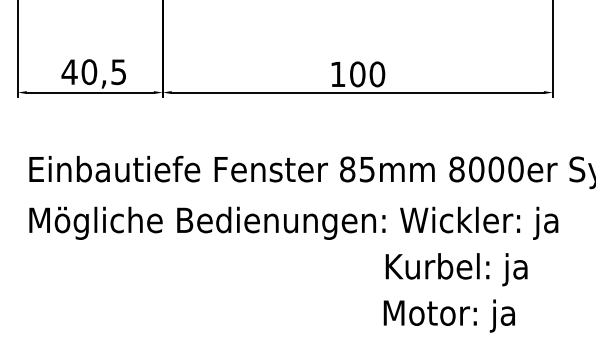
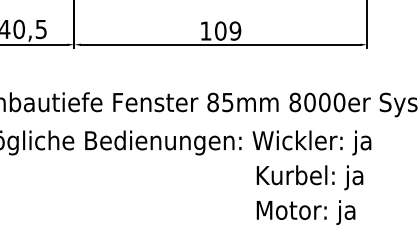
text: (377, 74) -> (235, 31), 100 -> 109
text: (456, 269) -> (309, 177), moved
text: (448, 315) -> (305, 212), moved

